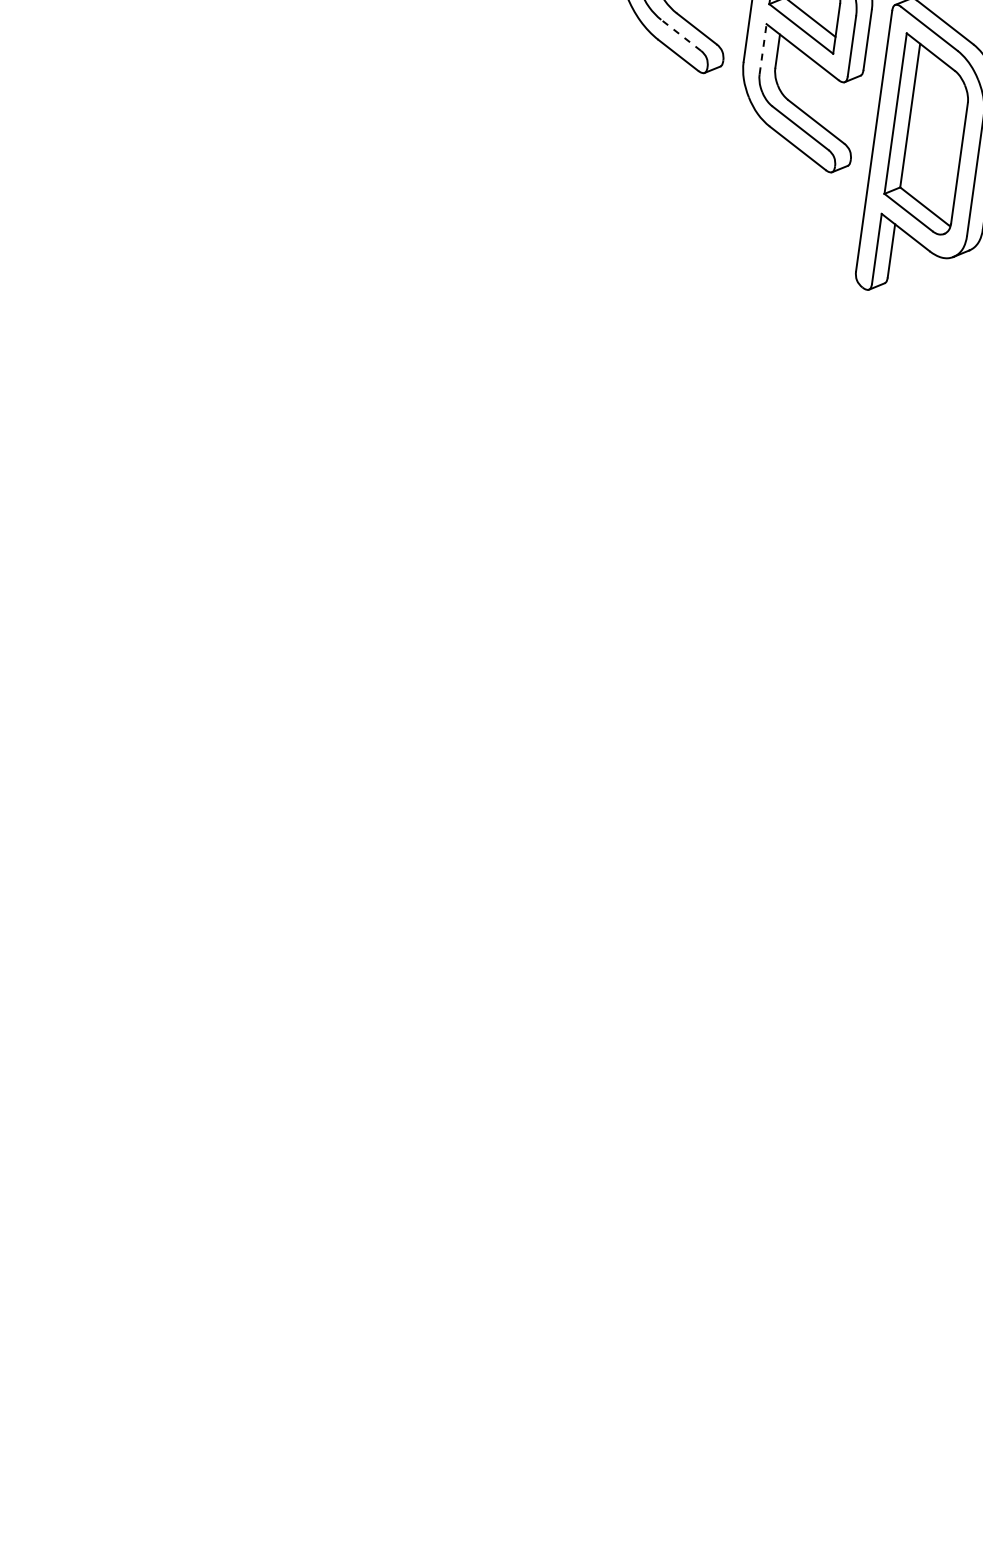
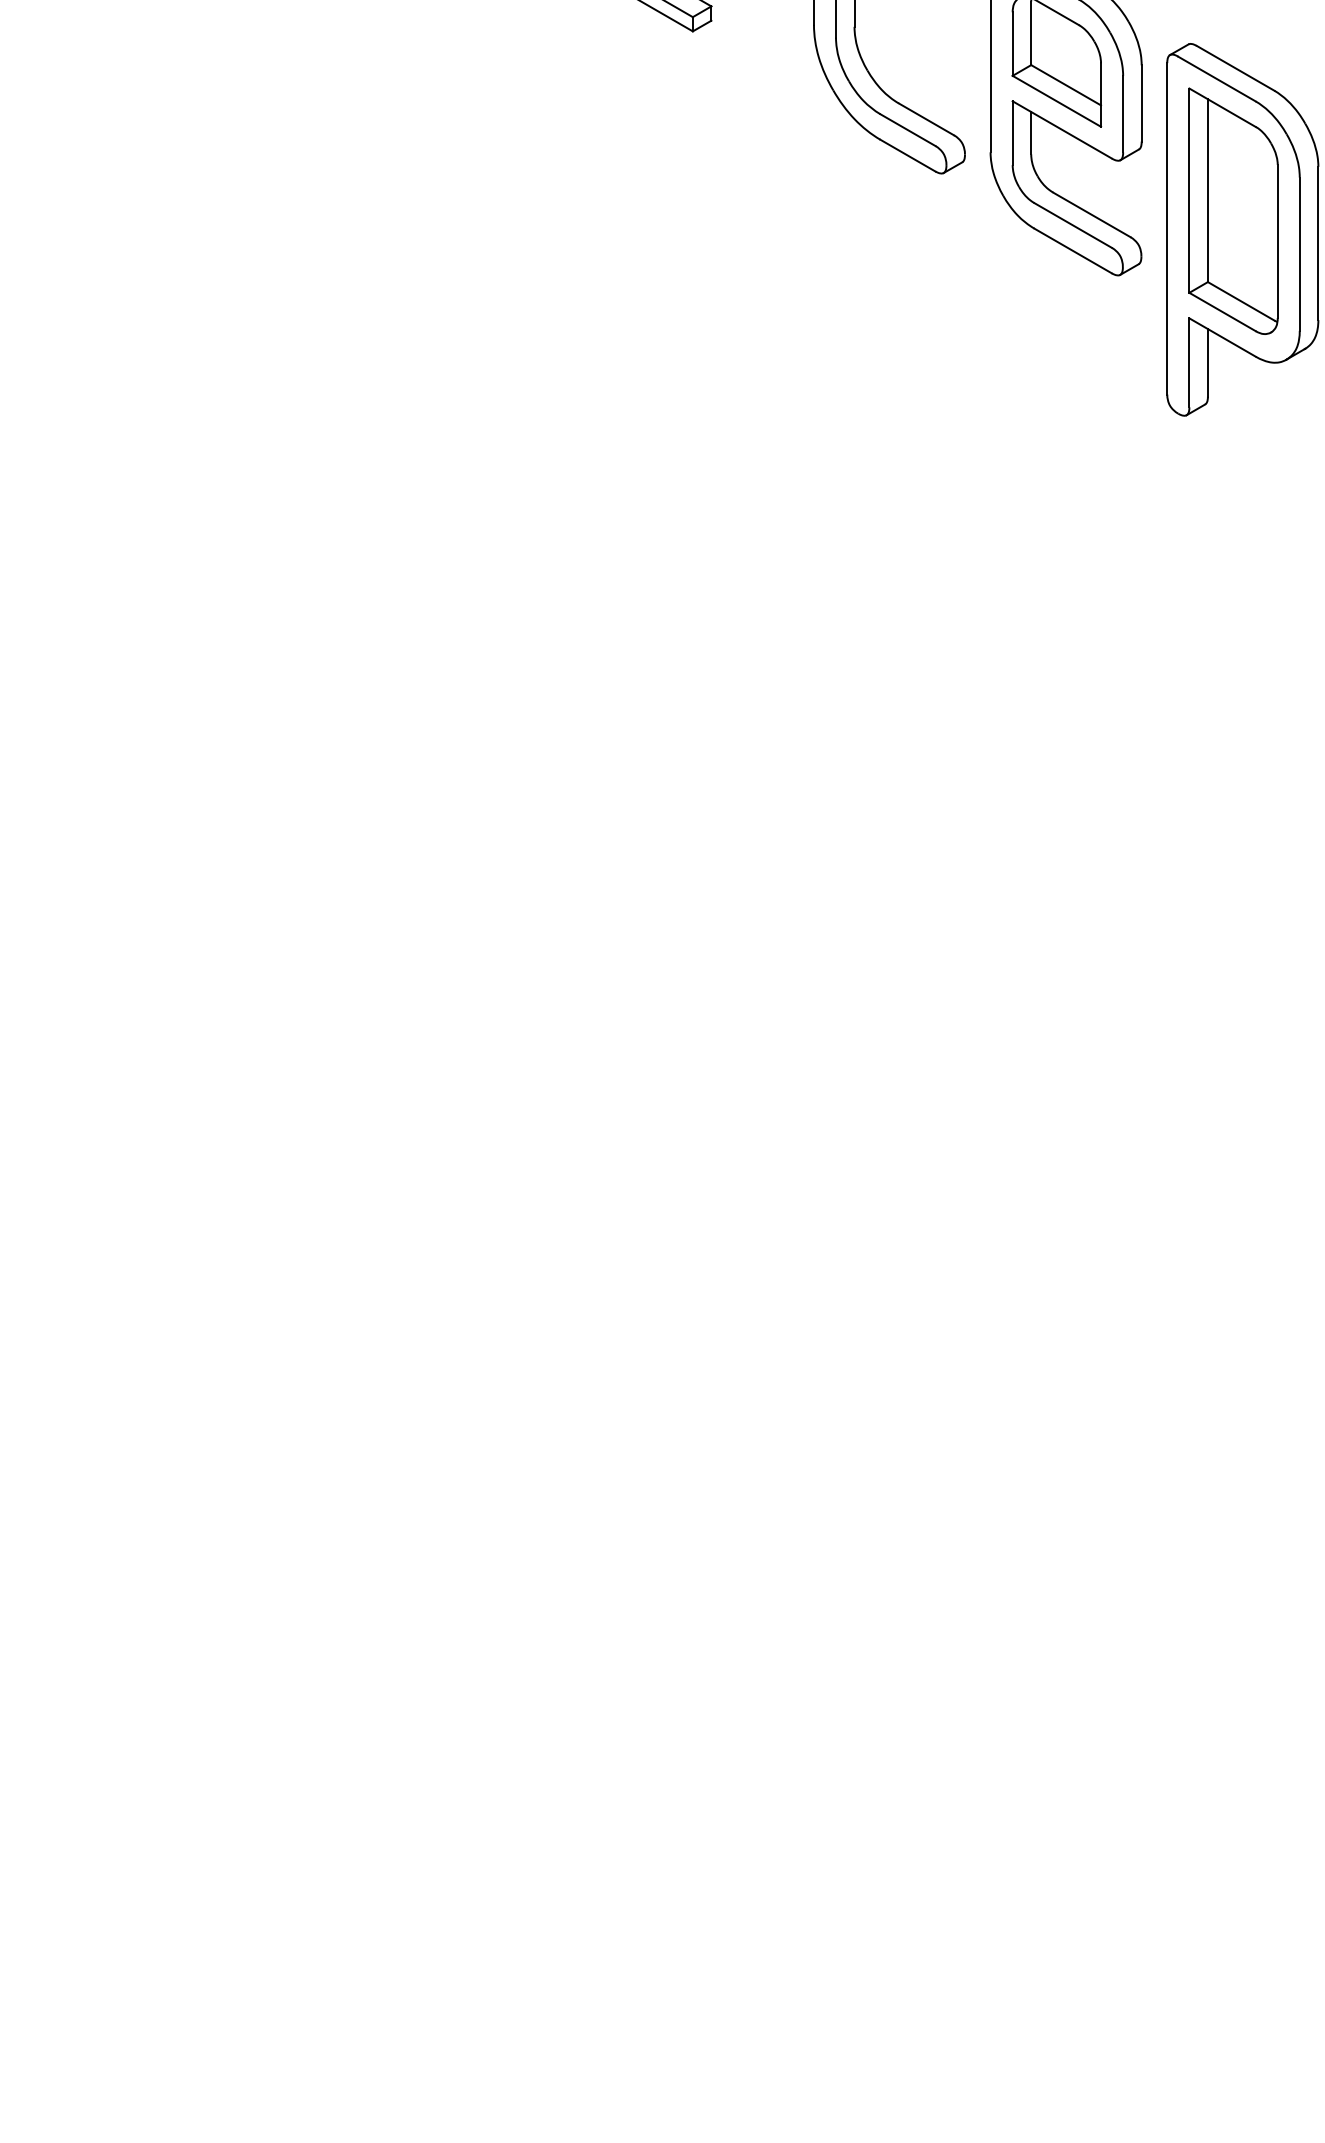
line: (680, 35) -> (907, 130), dashed -> solid
line: (762, 49) -> (1012, 133), dashed -> solid

